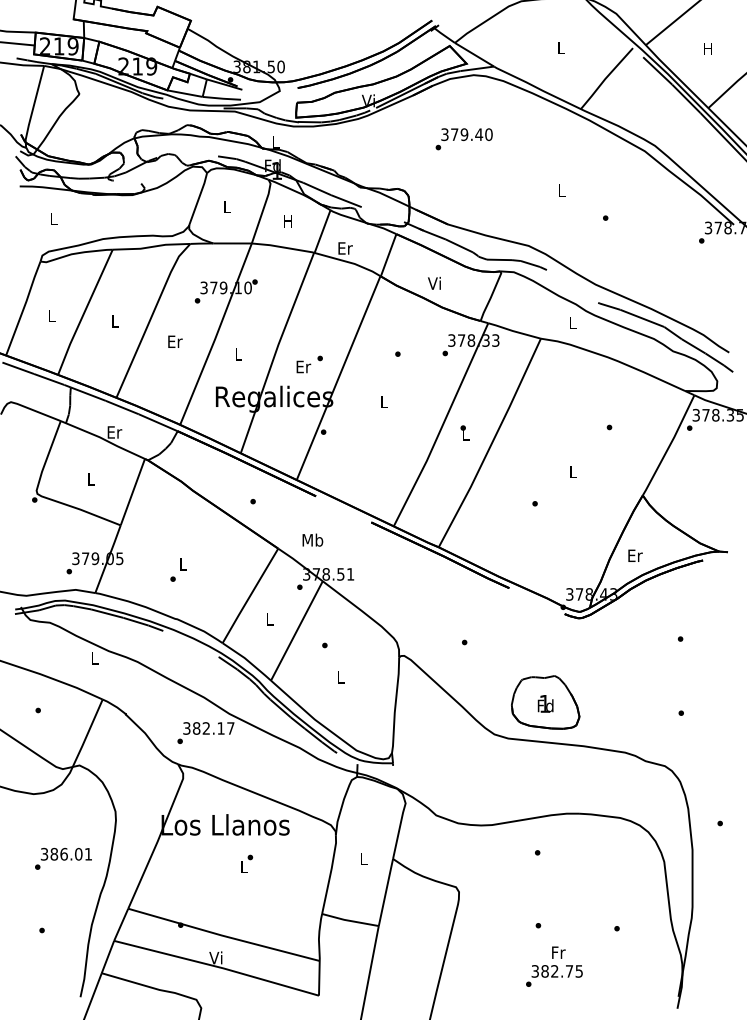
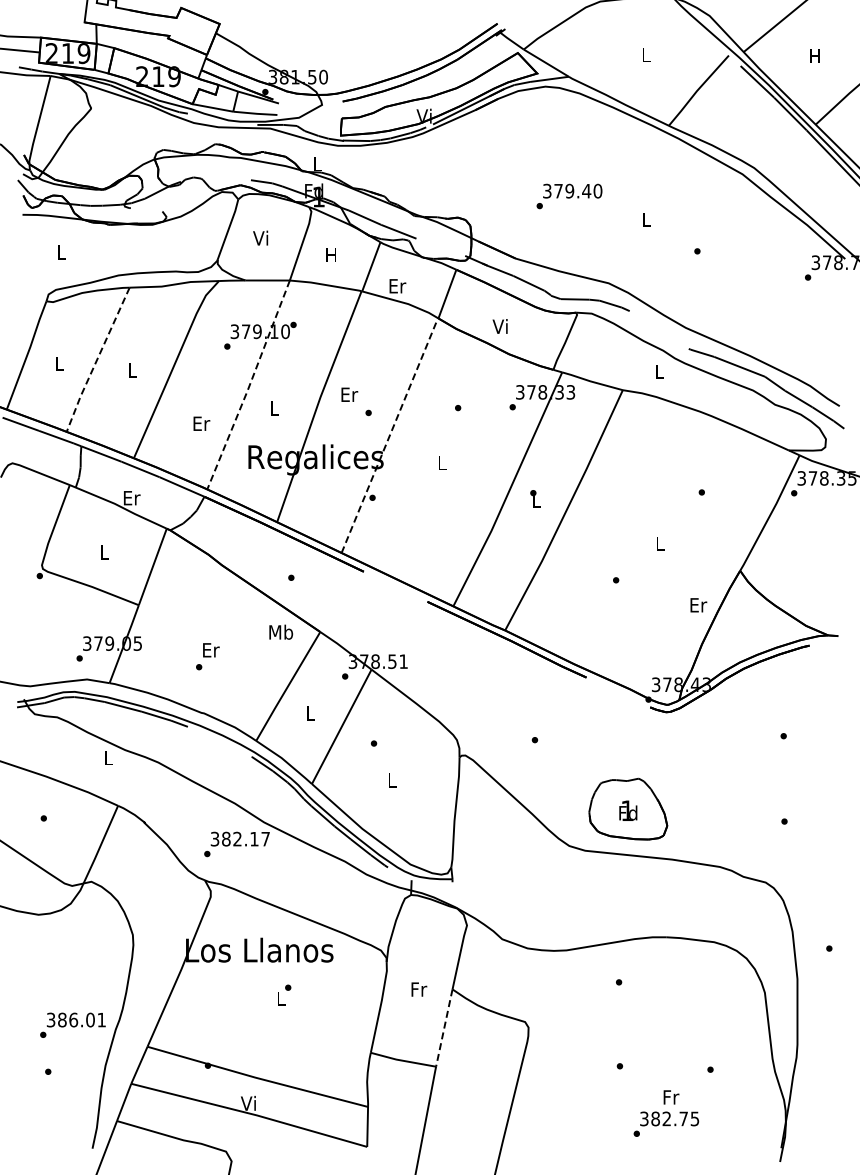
text: (464, 139) -> (569, 196), moved
text: (226, 206) -> (260, 237), L -> Vi
line: (84, 312) -> (97, 360), solid -> dashed
line: (216, 335) -> (249, 386), solid -> dashed
text: (175, 341) -> (201, 423), moved
text: (303, 366) -> (349, 394), moved
line: (338, 378) -> (389, 435), solid -> dashed
text: (313, 539) -> (281, 631), moved
text: (635, 556) -> (698, 605), moved
text: (183, 564) -> (211, 650), L -> Er
text: (63, 858) -> (72, 1024), moved
text: (364, 859) -> (419, 989), L -> Fr
line: (386, 892) -> (444, 1027), solid -> dashed
text: (554, 966) -> (666, 1113), moved

